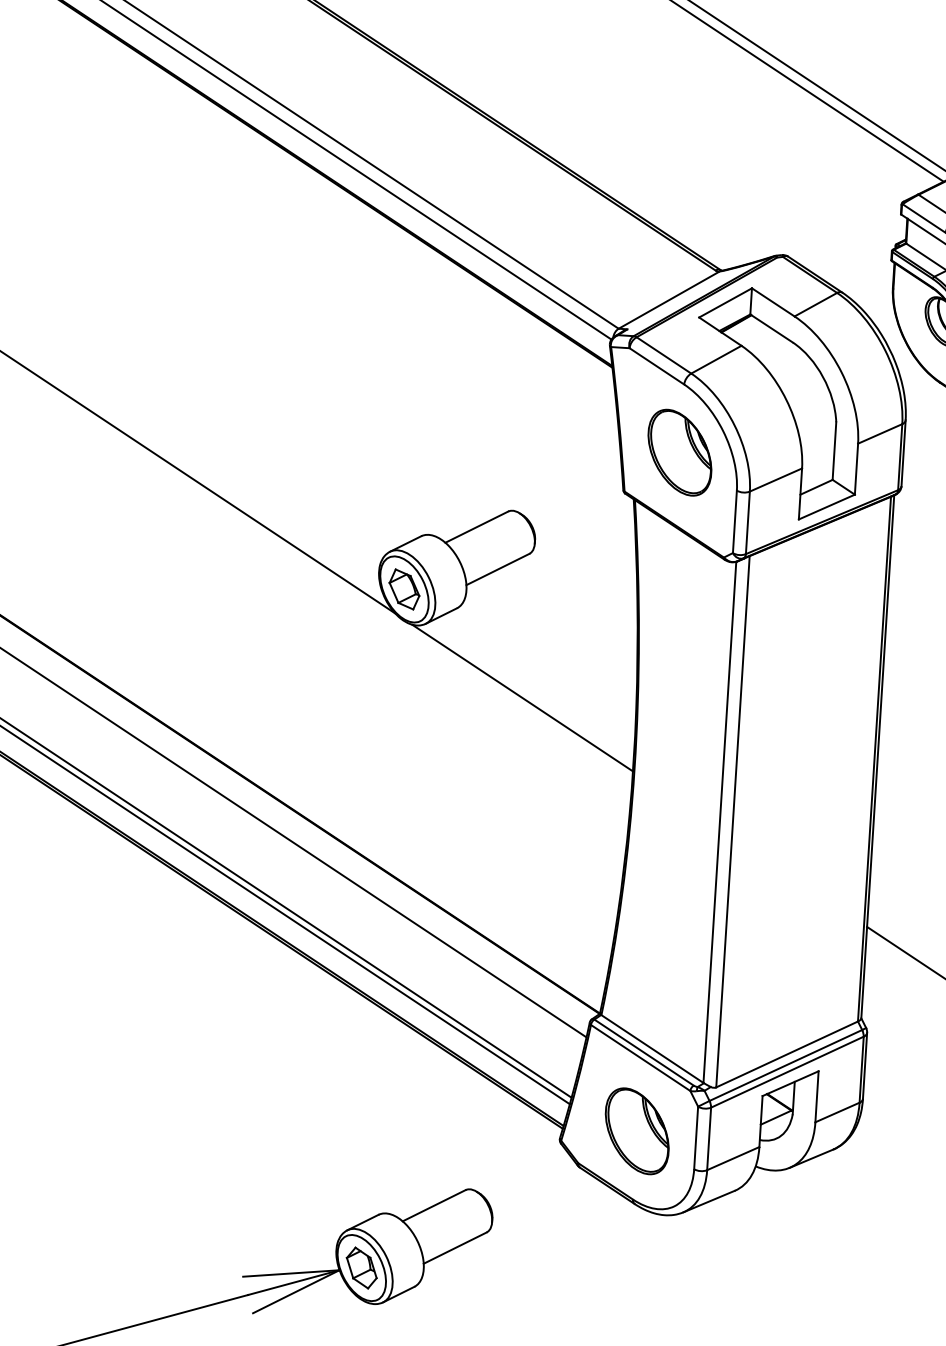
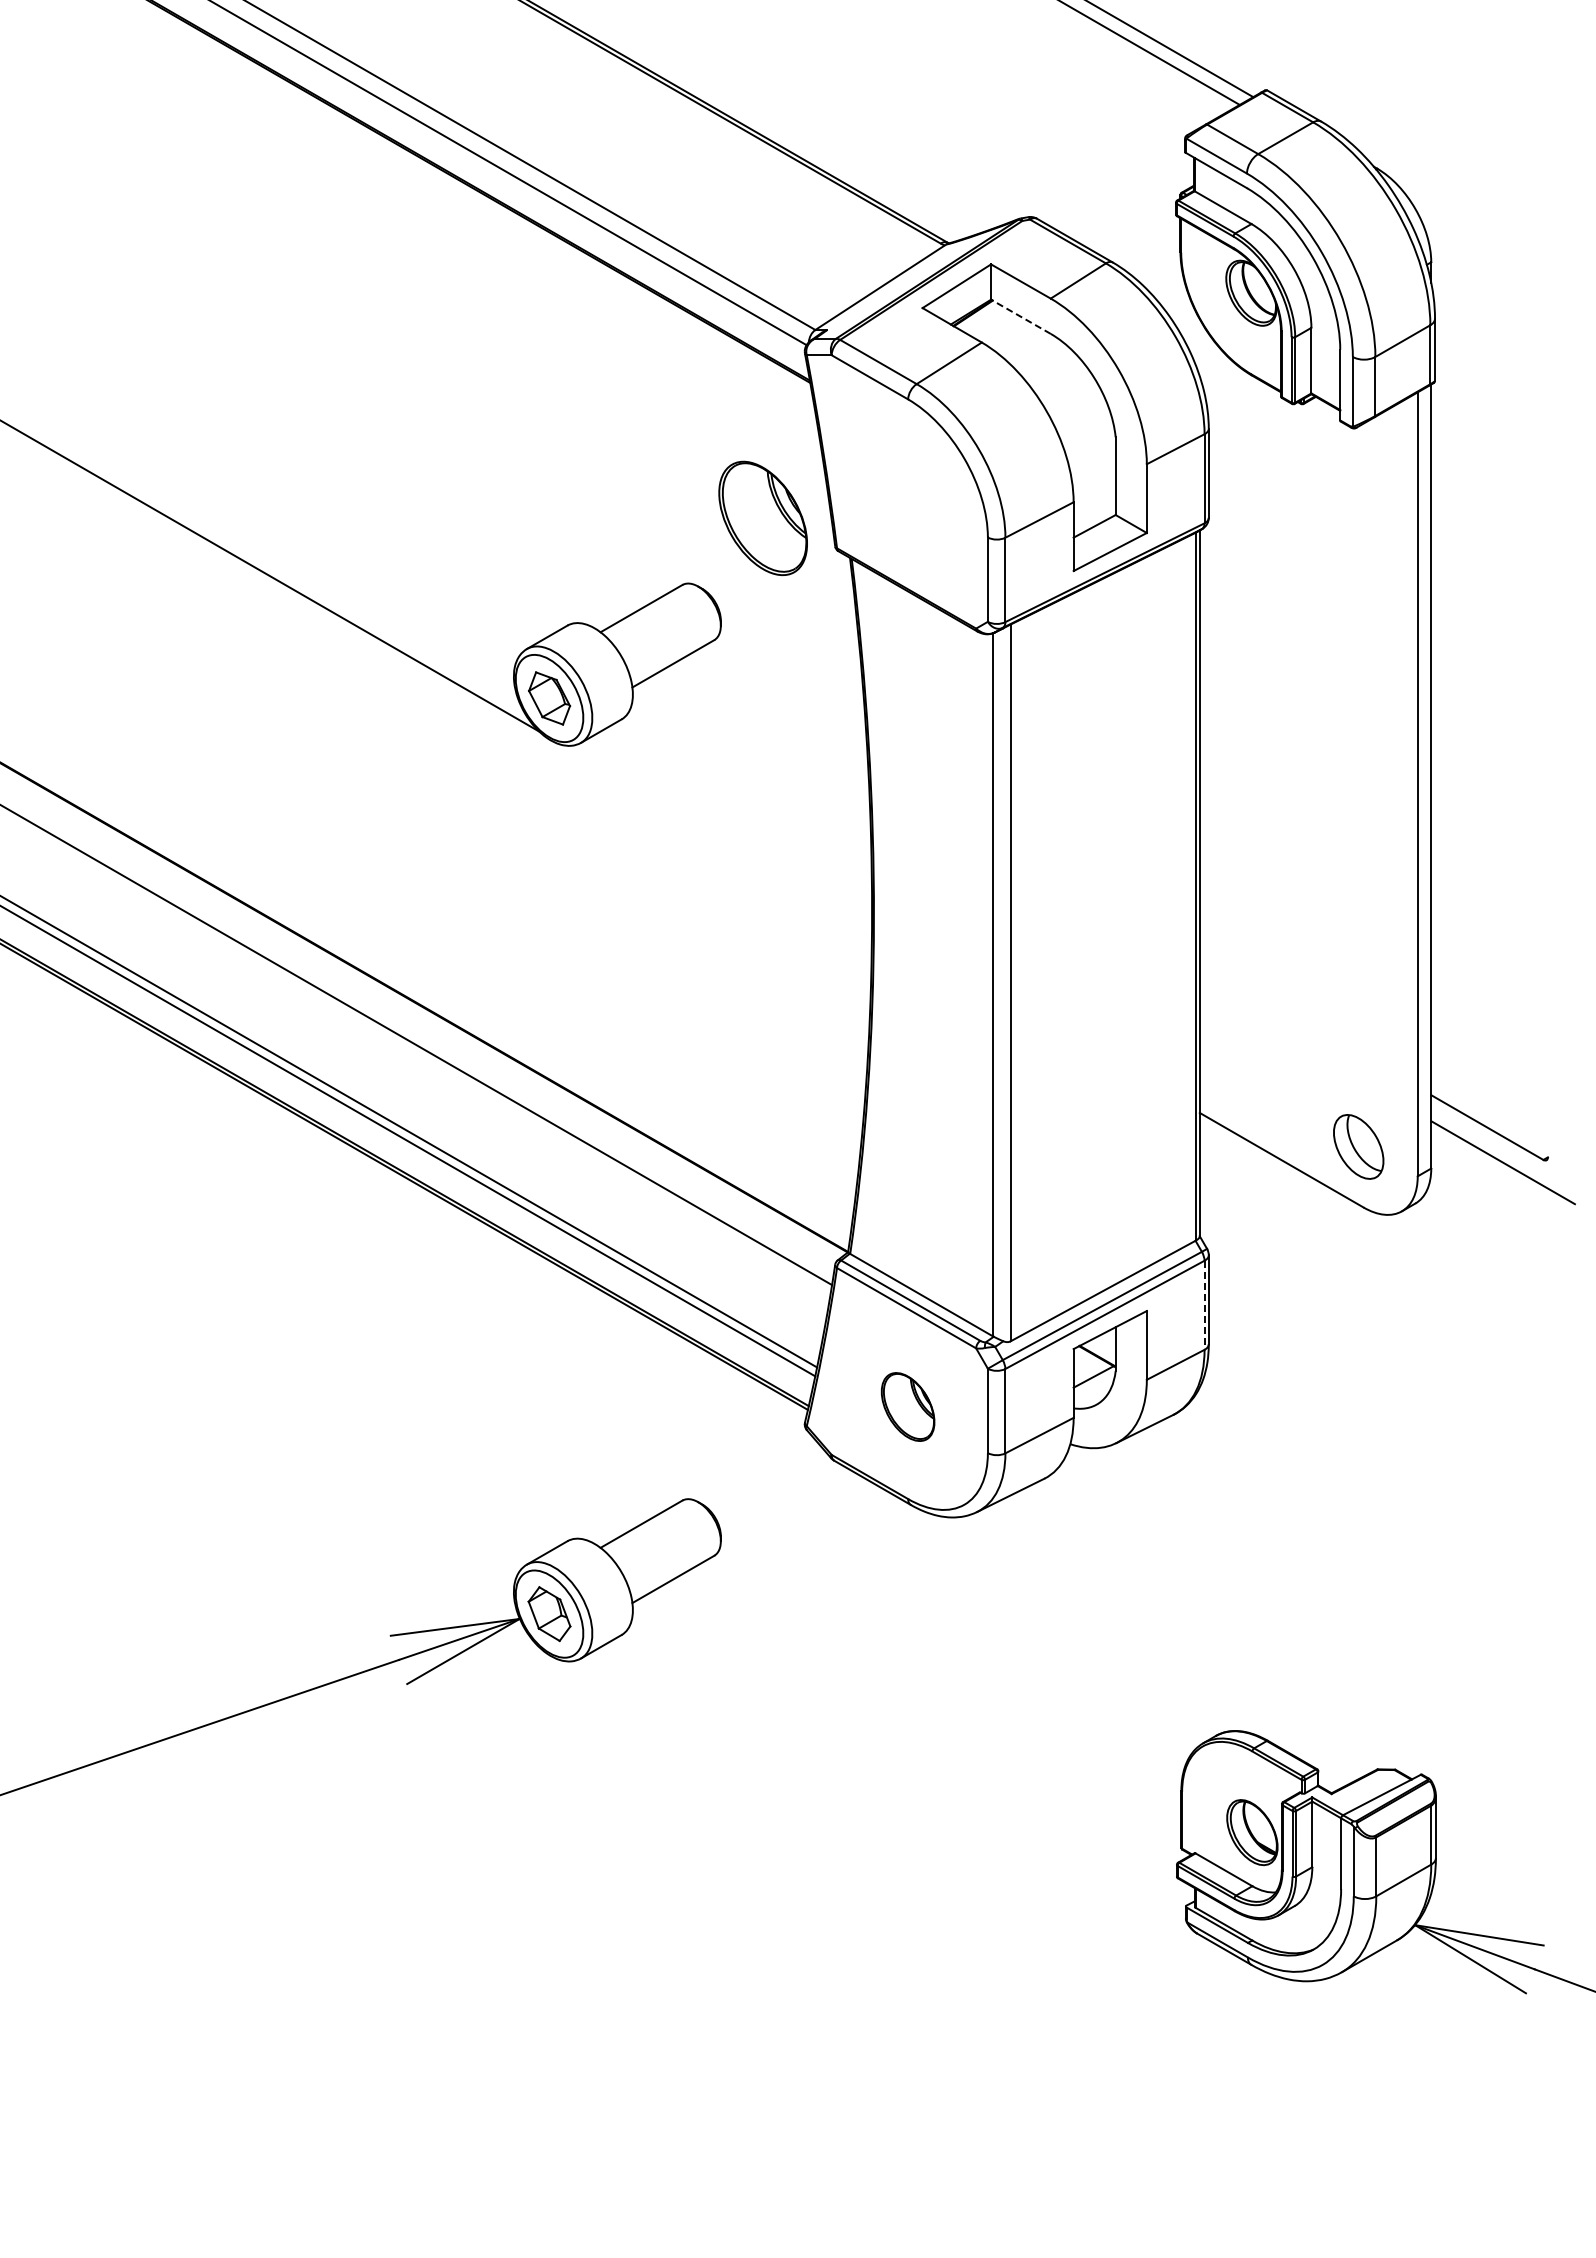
line: (771, 328) -> (1020, 316), solid -> dashed
part: (679, 452) -> (762, 517), moved
line: (522, 698) -> (717, 834), removed
line: (861, 1069) -> (1204, 1305), solid -> dashed
part: (636, 1130) -> (907, 1406), size x0.6

